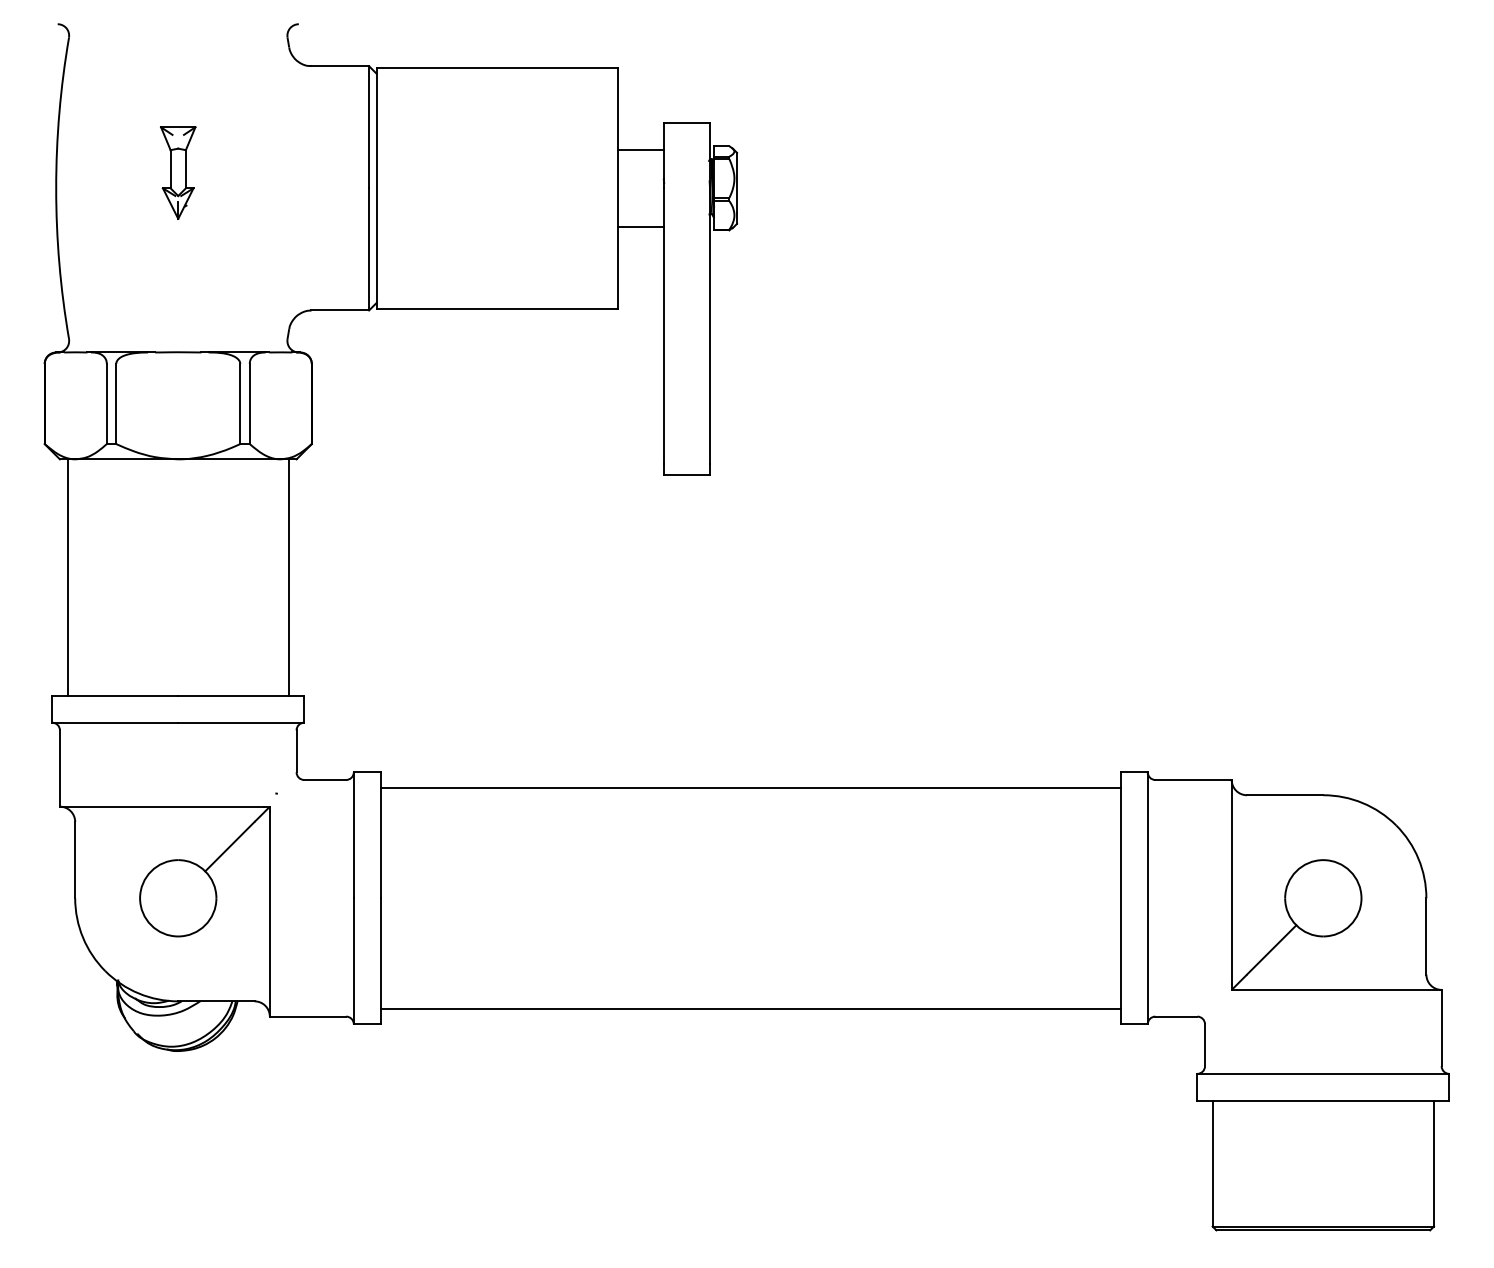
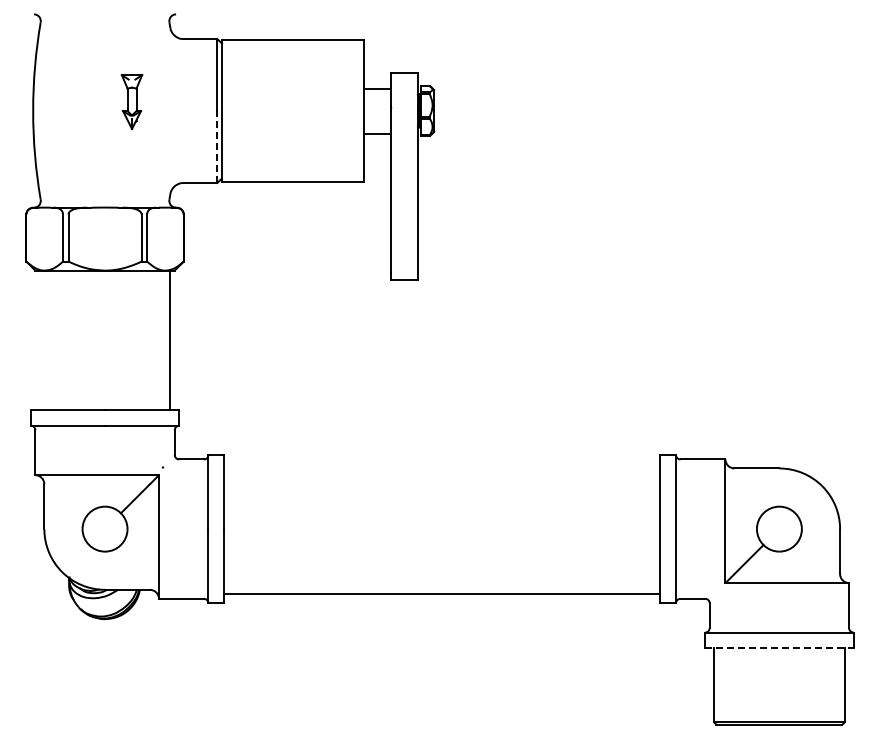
part: (177, 173) -> (131, 102), moved
line: (369, 250) -> (217, 147), solid -> dashed
line: (66, 577) -> (39, 340), removed
line: (751, 786) -> (442, 463), removed
line: (1323, 1100) -> (779, 648), solid -> dashed

